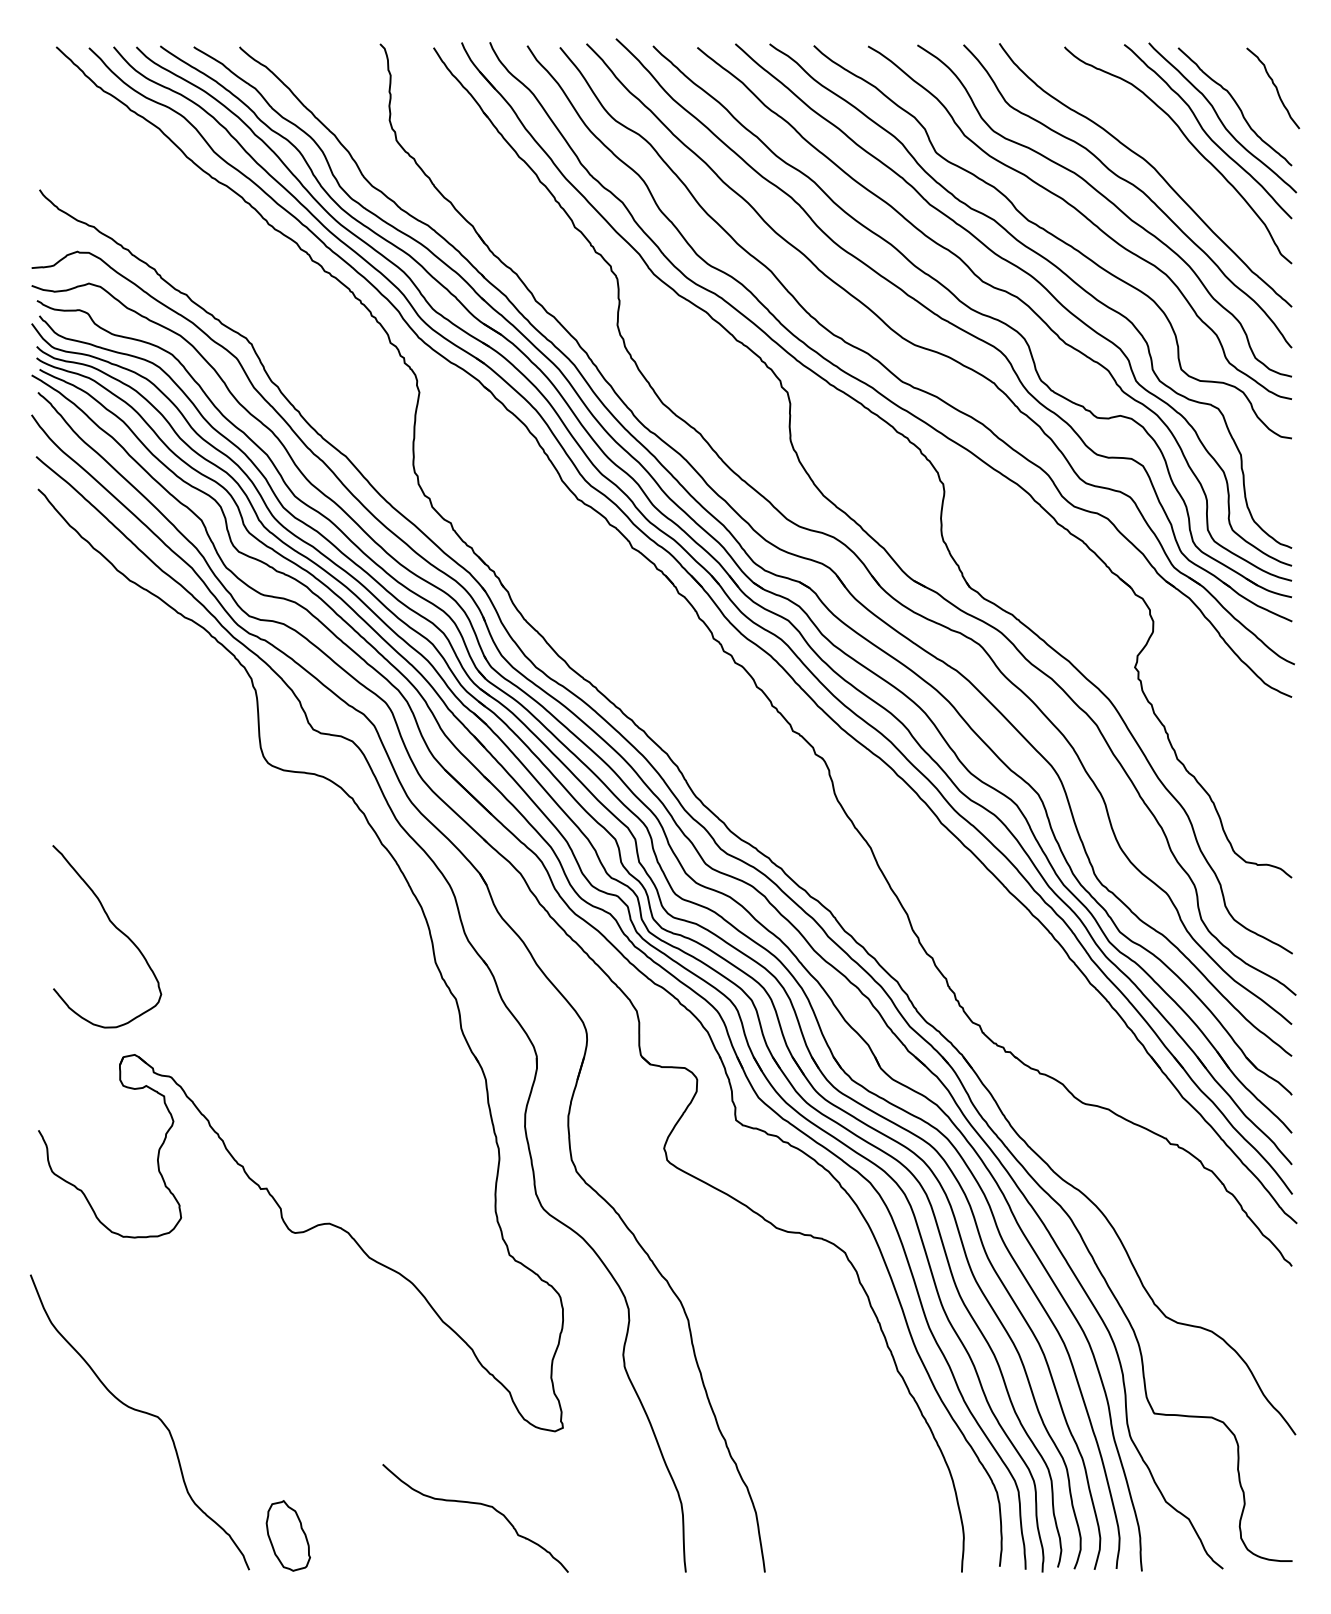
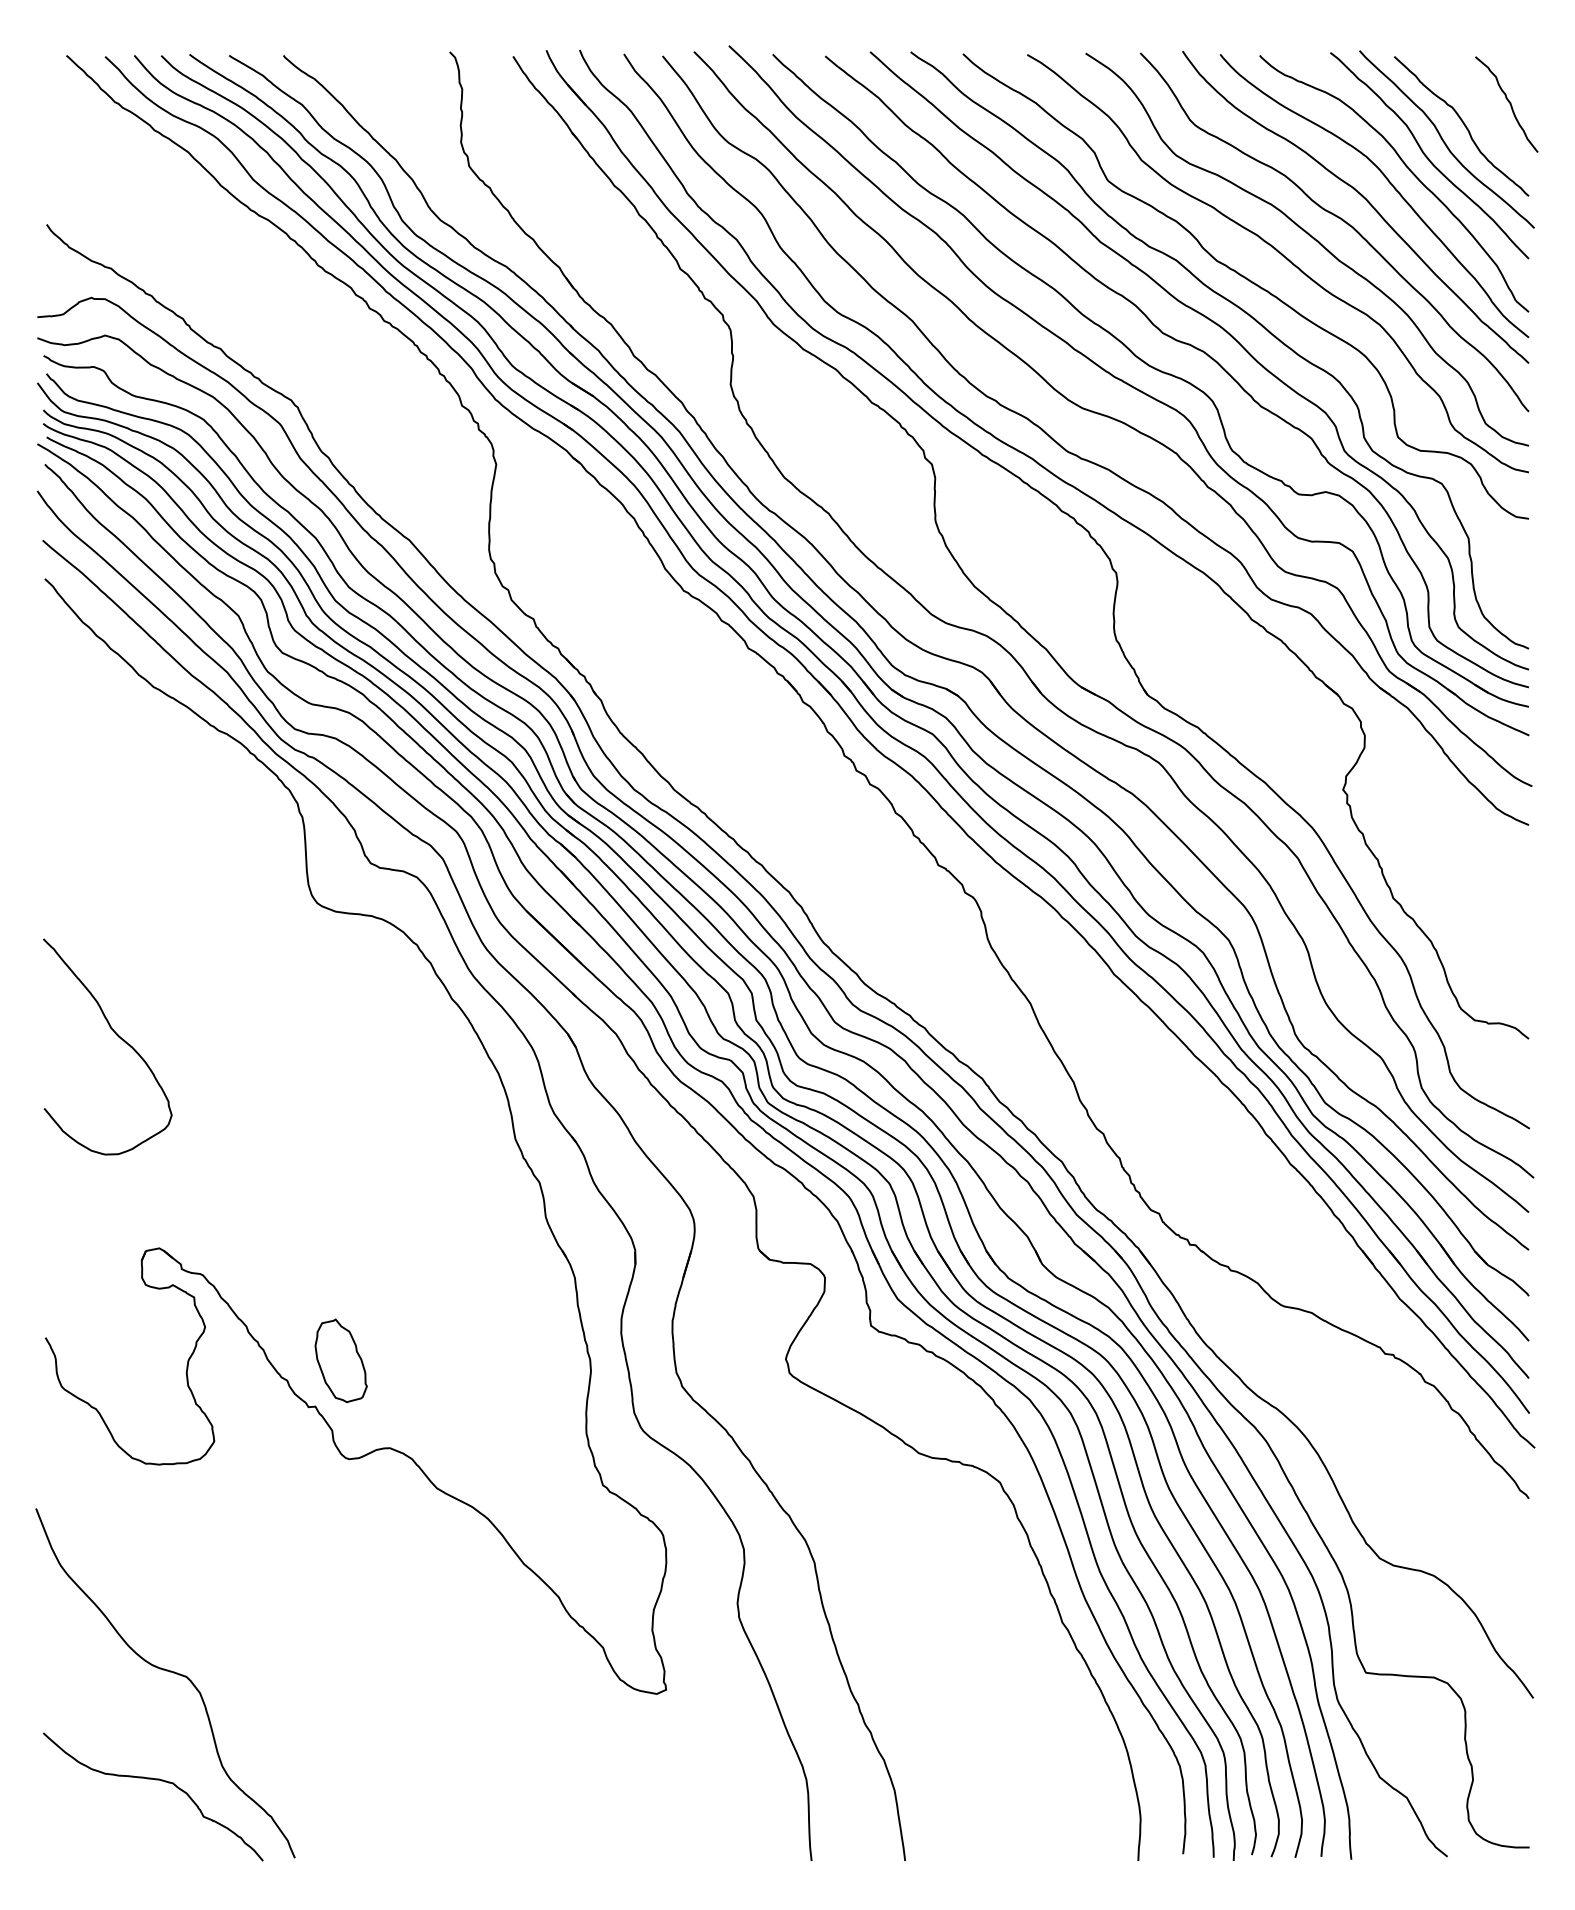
curve: (1172, 153) -> (1387, 181), added
curve: (115, 928) -> (117, 1037), moved
curve: (475, 1504) -> (153, 1780), moved
part: (287, 1535) -> (340, 1360), moved

